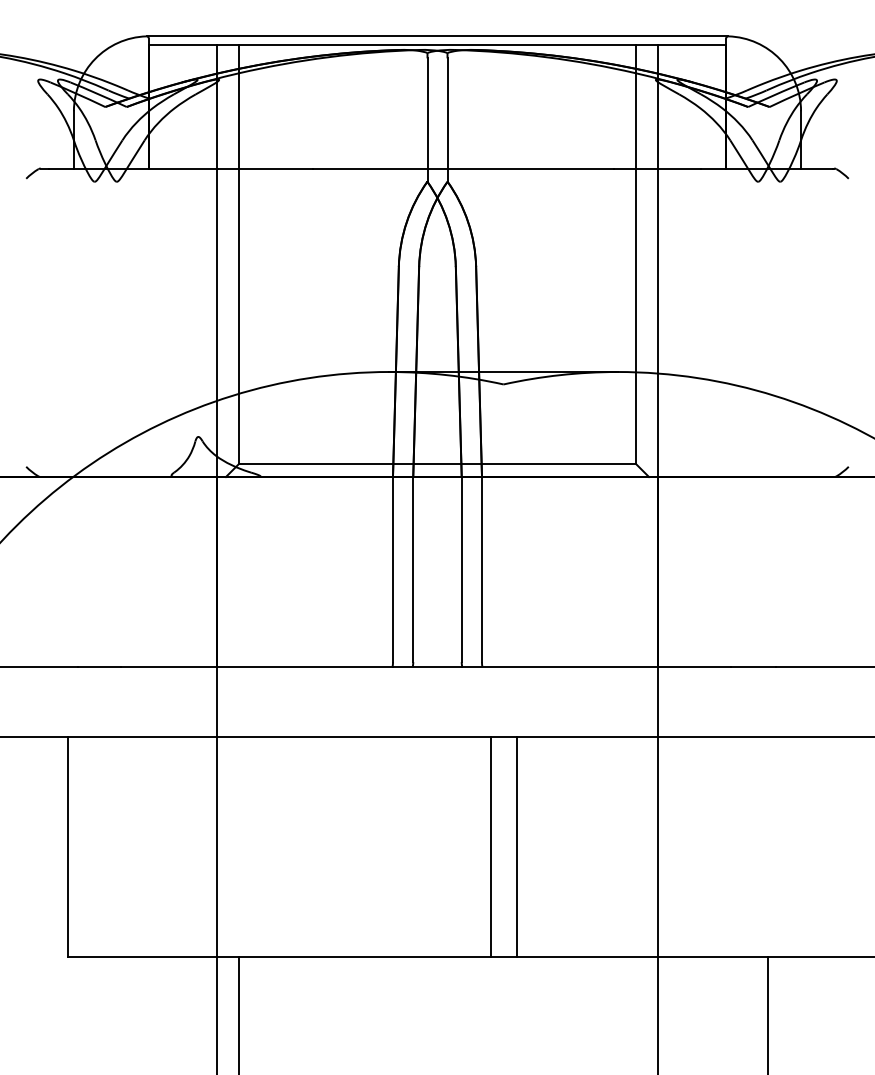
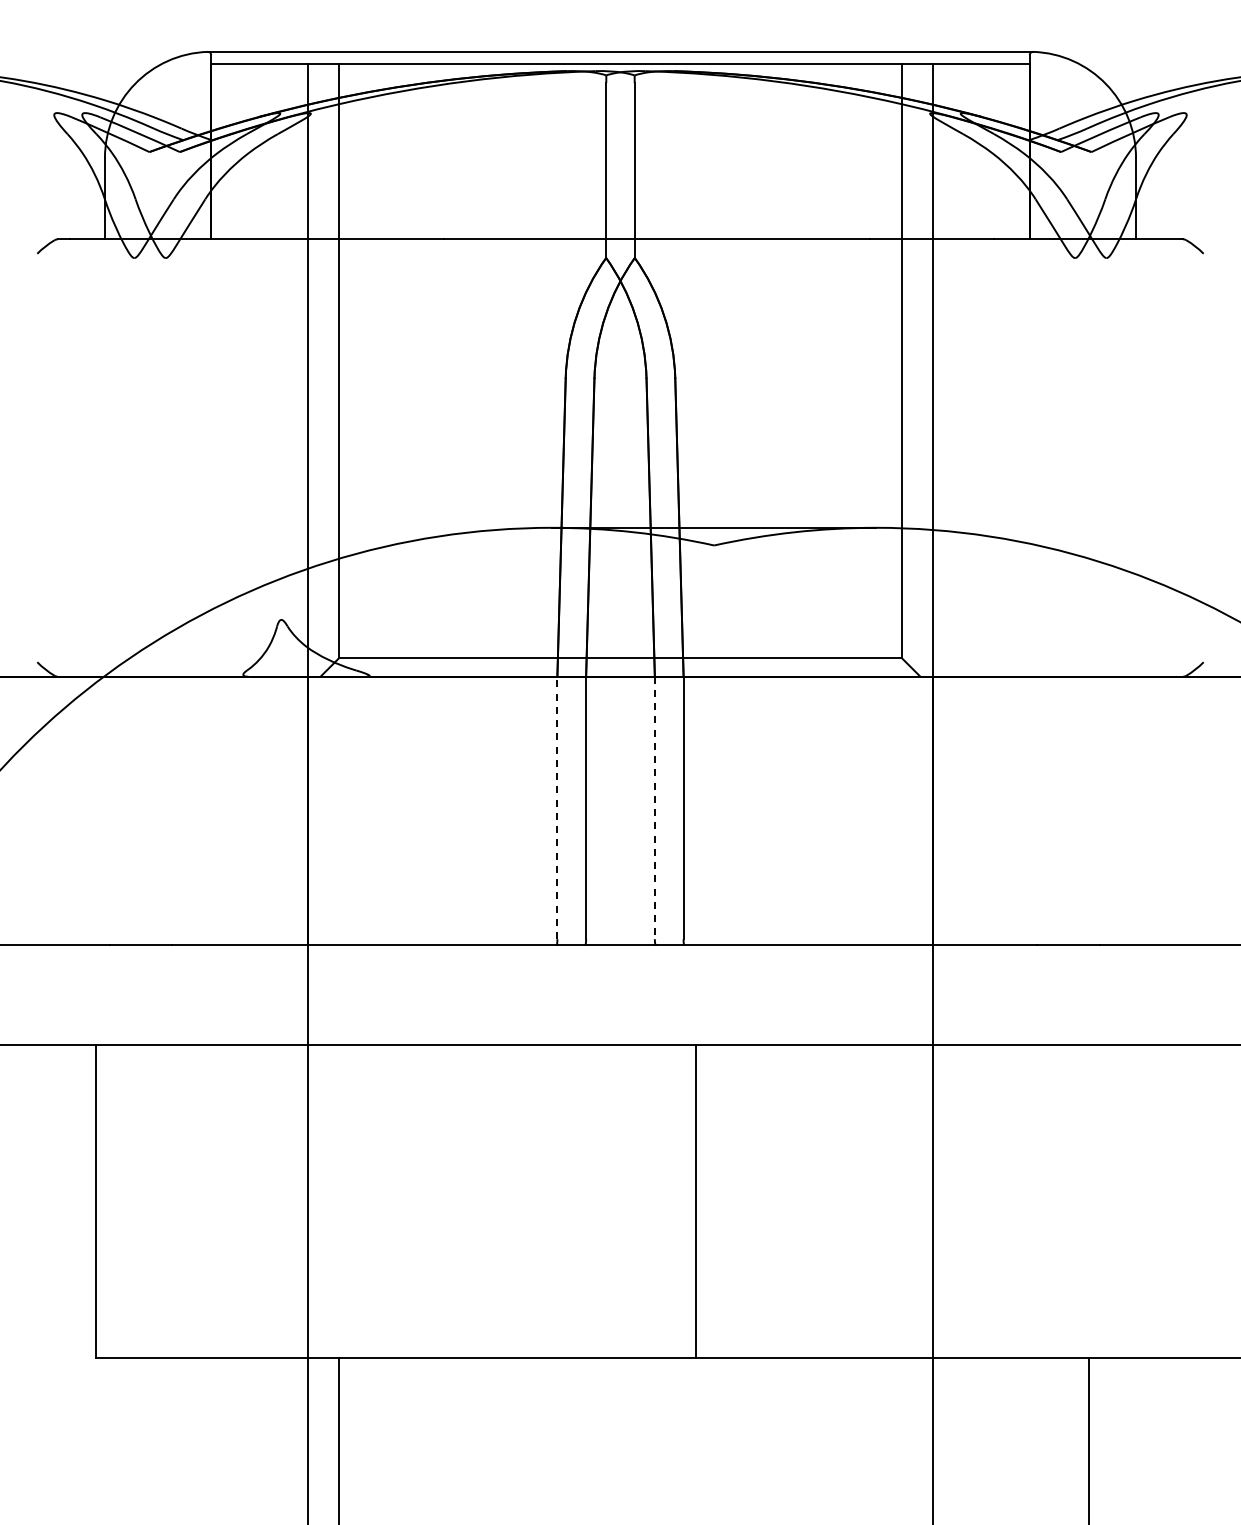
line: (393, 569) -> (557, 807), solid -> dashed
line: (461, 569) -> (654, 808), solid -> dashed
line: (516, 847) -> (732, 1201), removed

